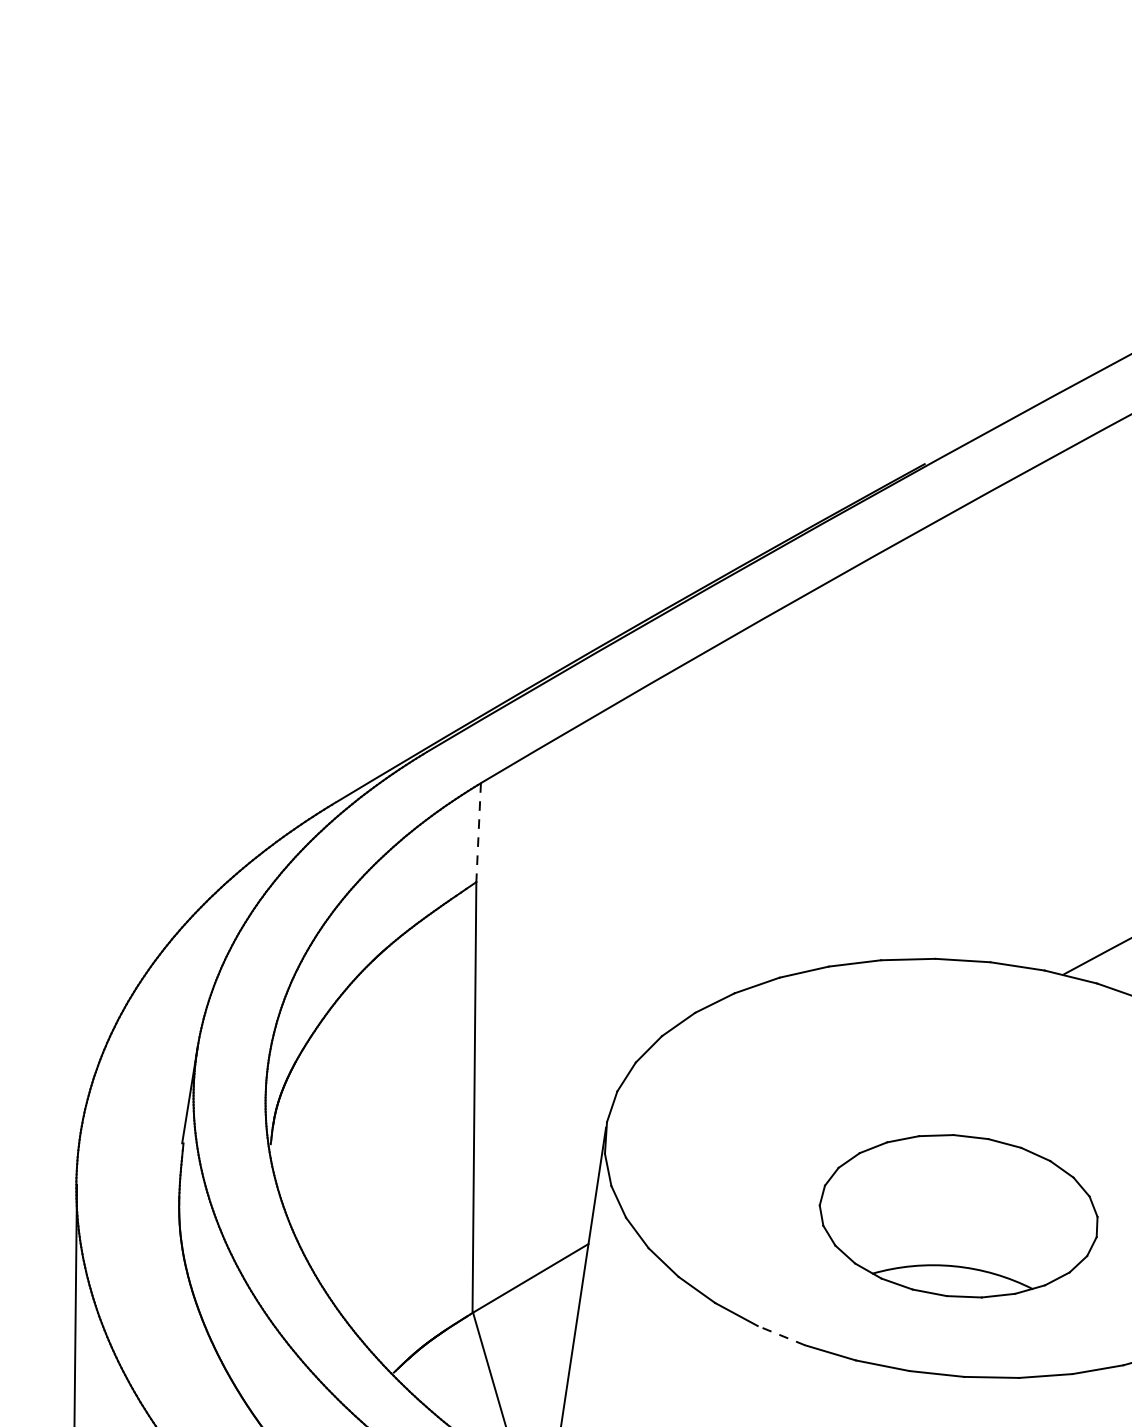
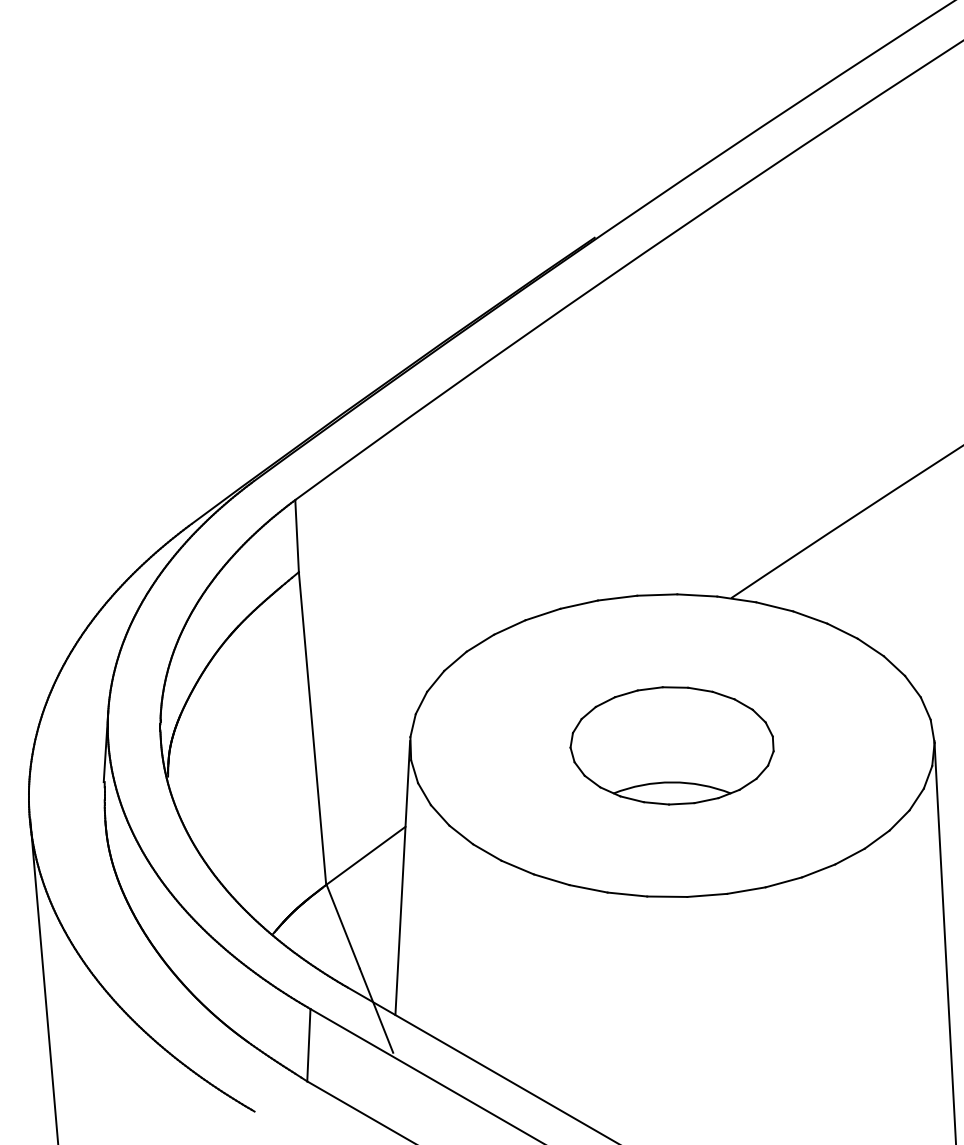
line: (479, 833) -> (297, 536), dashed -> solid
part: (957, 1215) -> (671, 745), moved
line: (780, 1335) -> (551, 879), dashed -> solid

